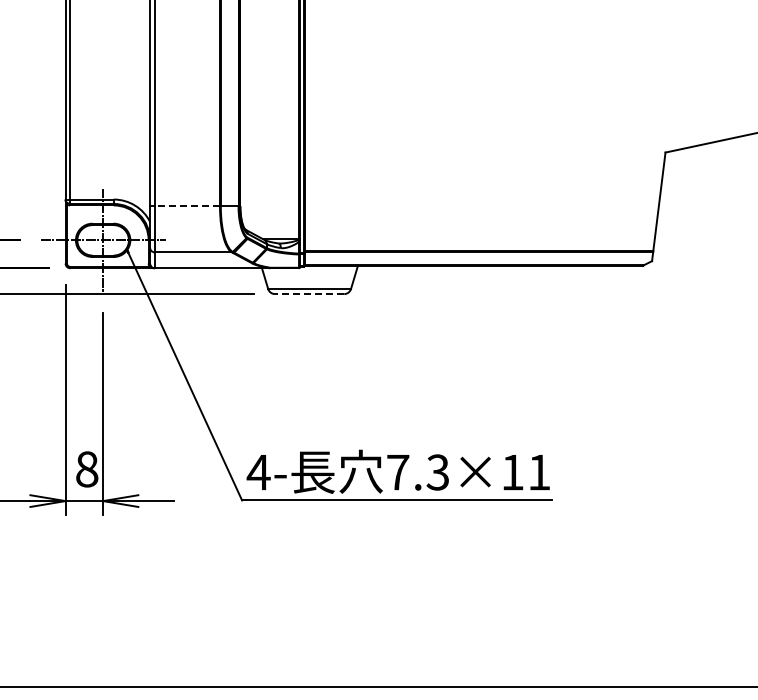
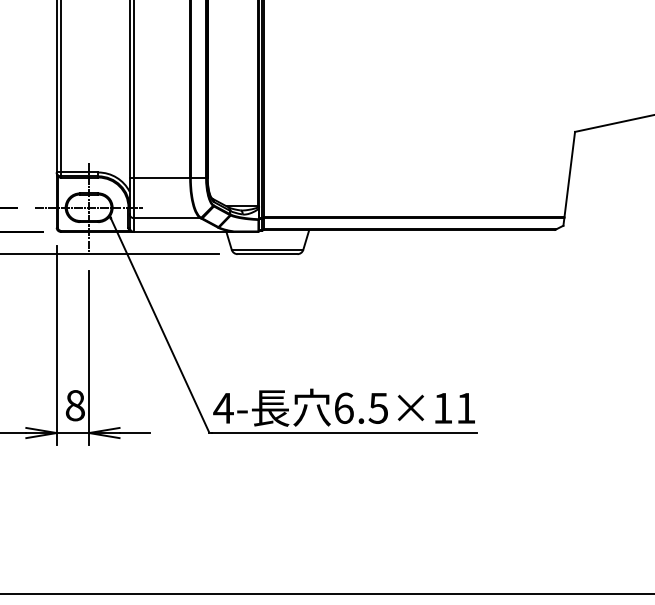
line: (187, 206) -> (162, 178), dashed -> solid
line: (309, 294) -> (267, 254), dashed -> solid
text: (417, 472) -> (360, 408), 7.3×11 -> 6.5×11

